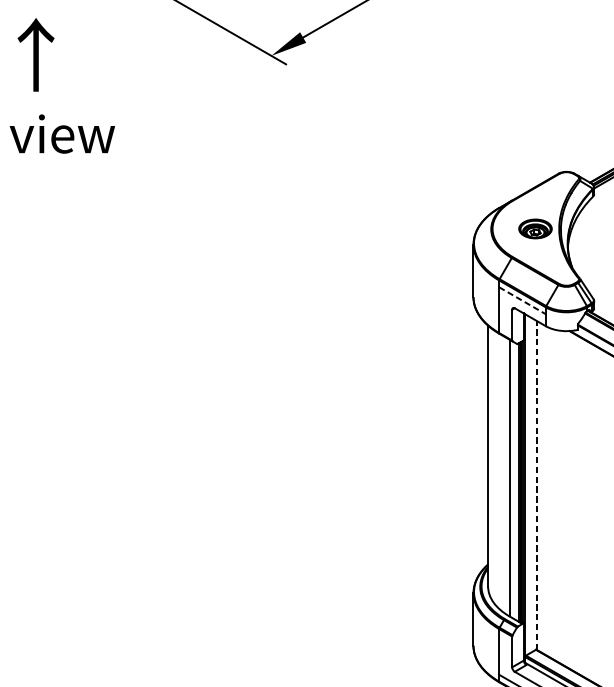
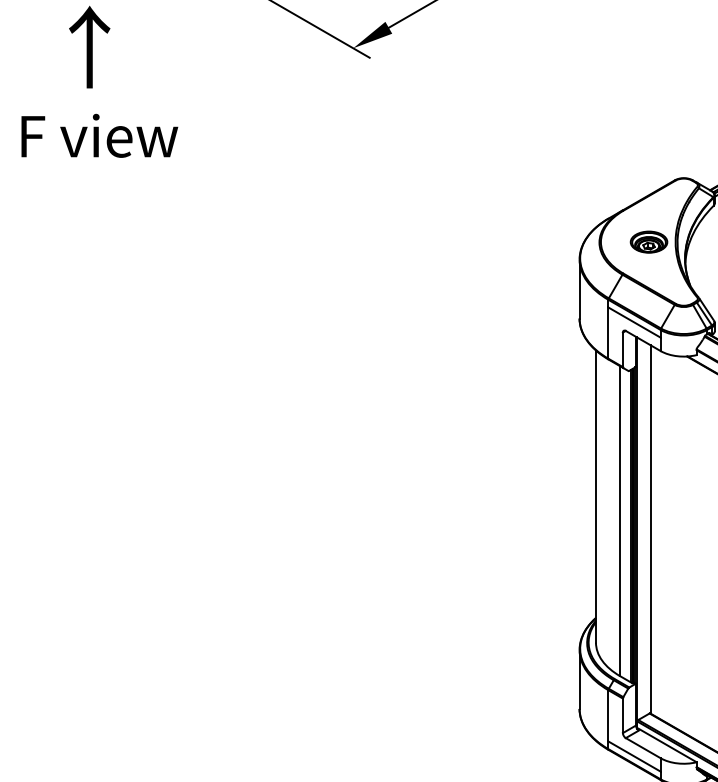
line: (522, 300) -> (634, 322), dashed -> solid
line: (536, 484) -> (650, 528), dashed -> solid

